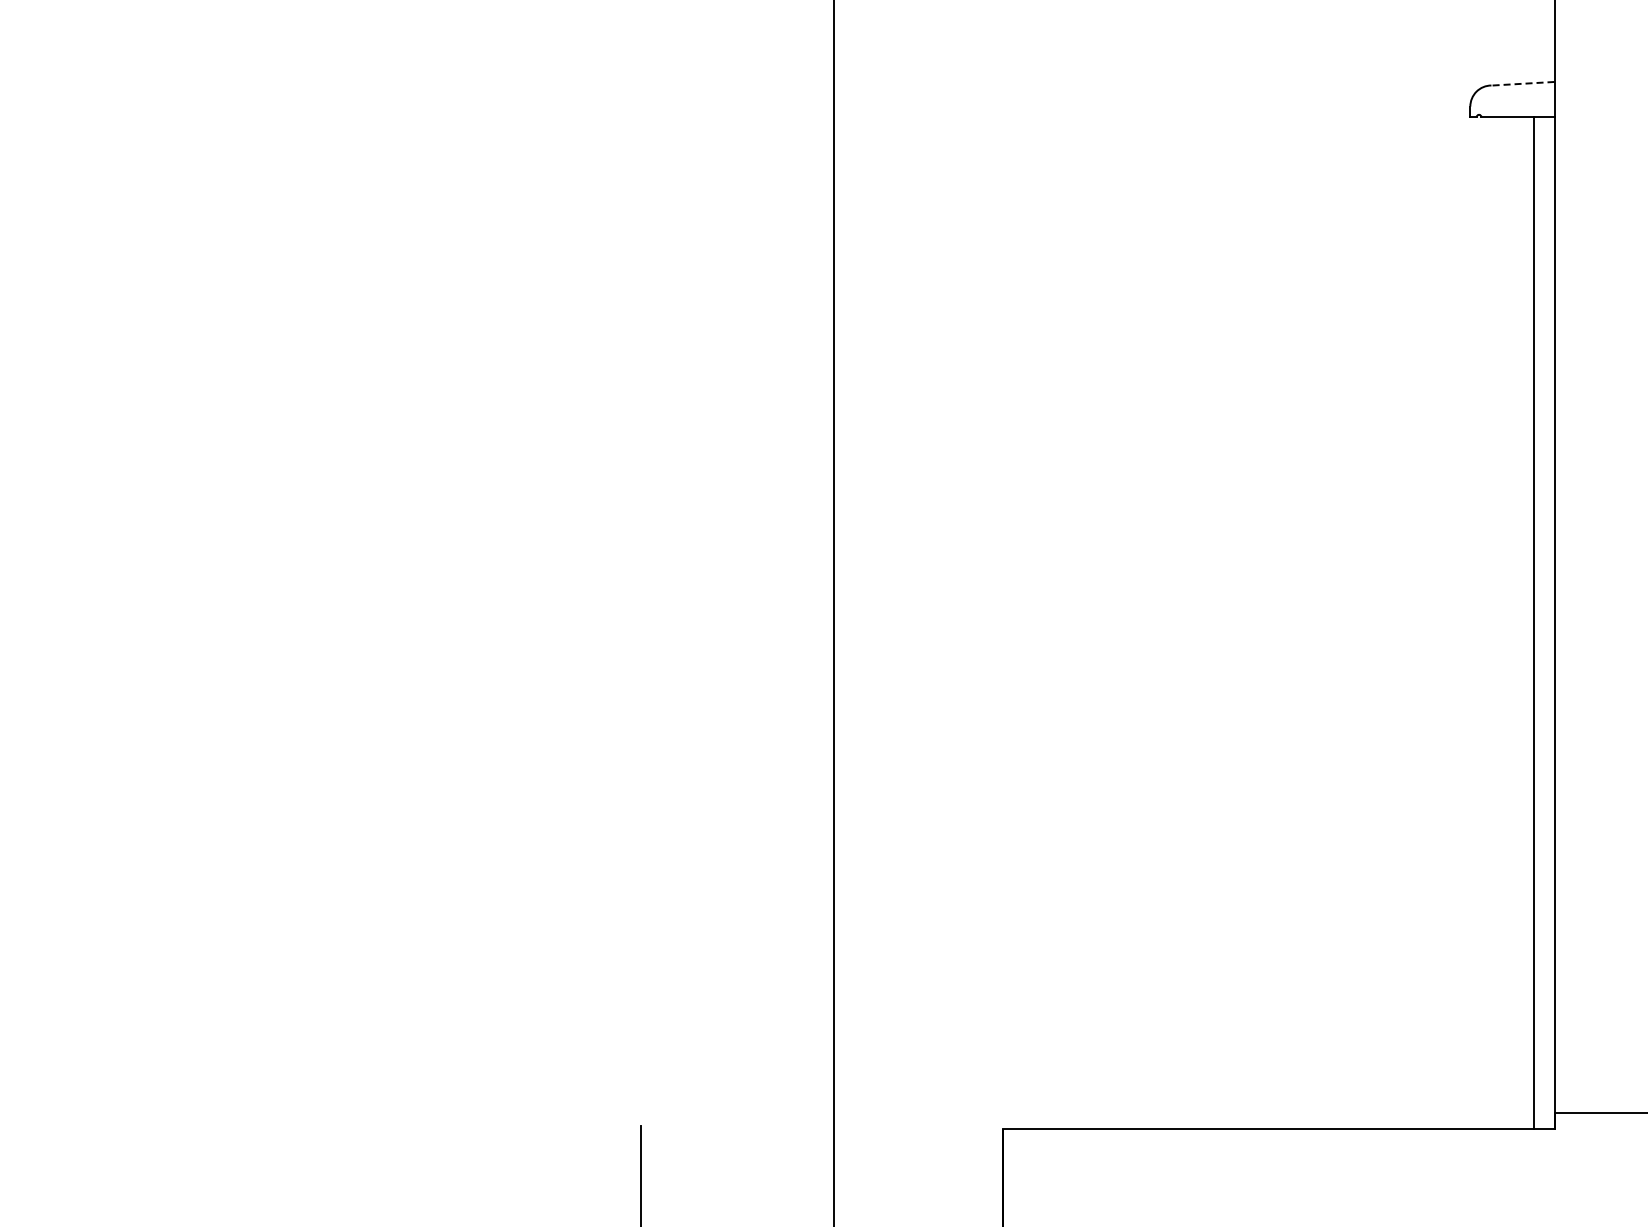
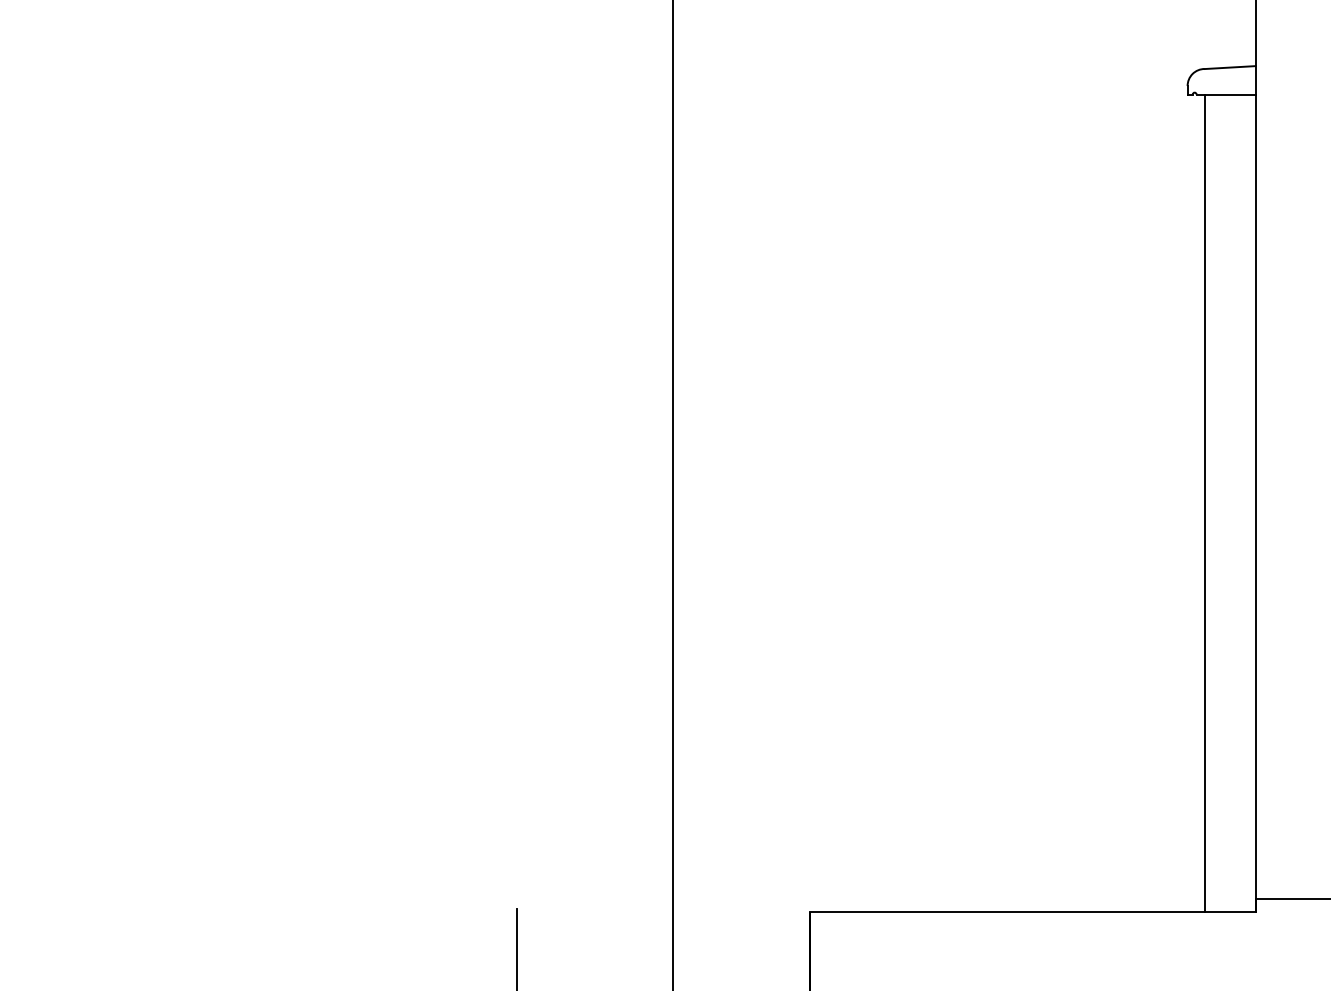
line: (1522, 83) -> (1229, 67), dashed -> solid
line: (1534, 622) -> (1204, 502), moved

